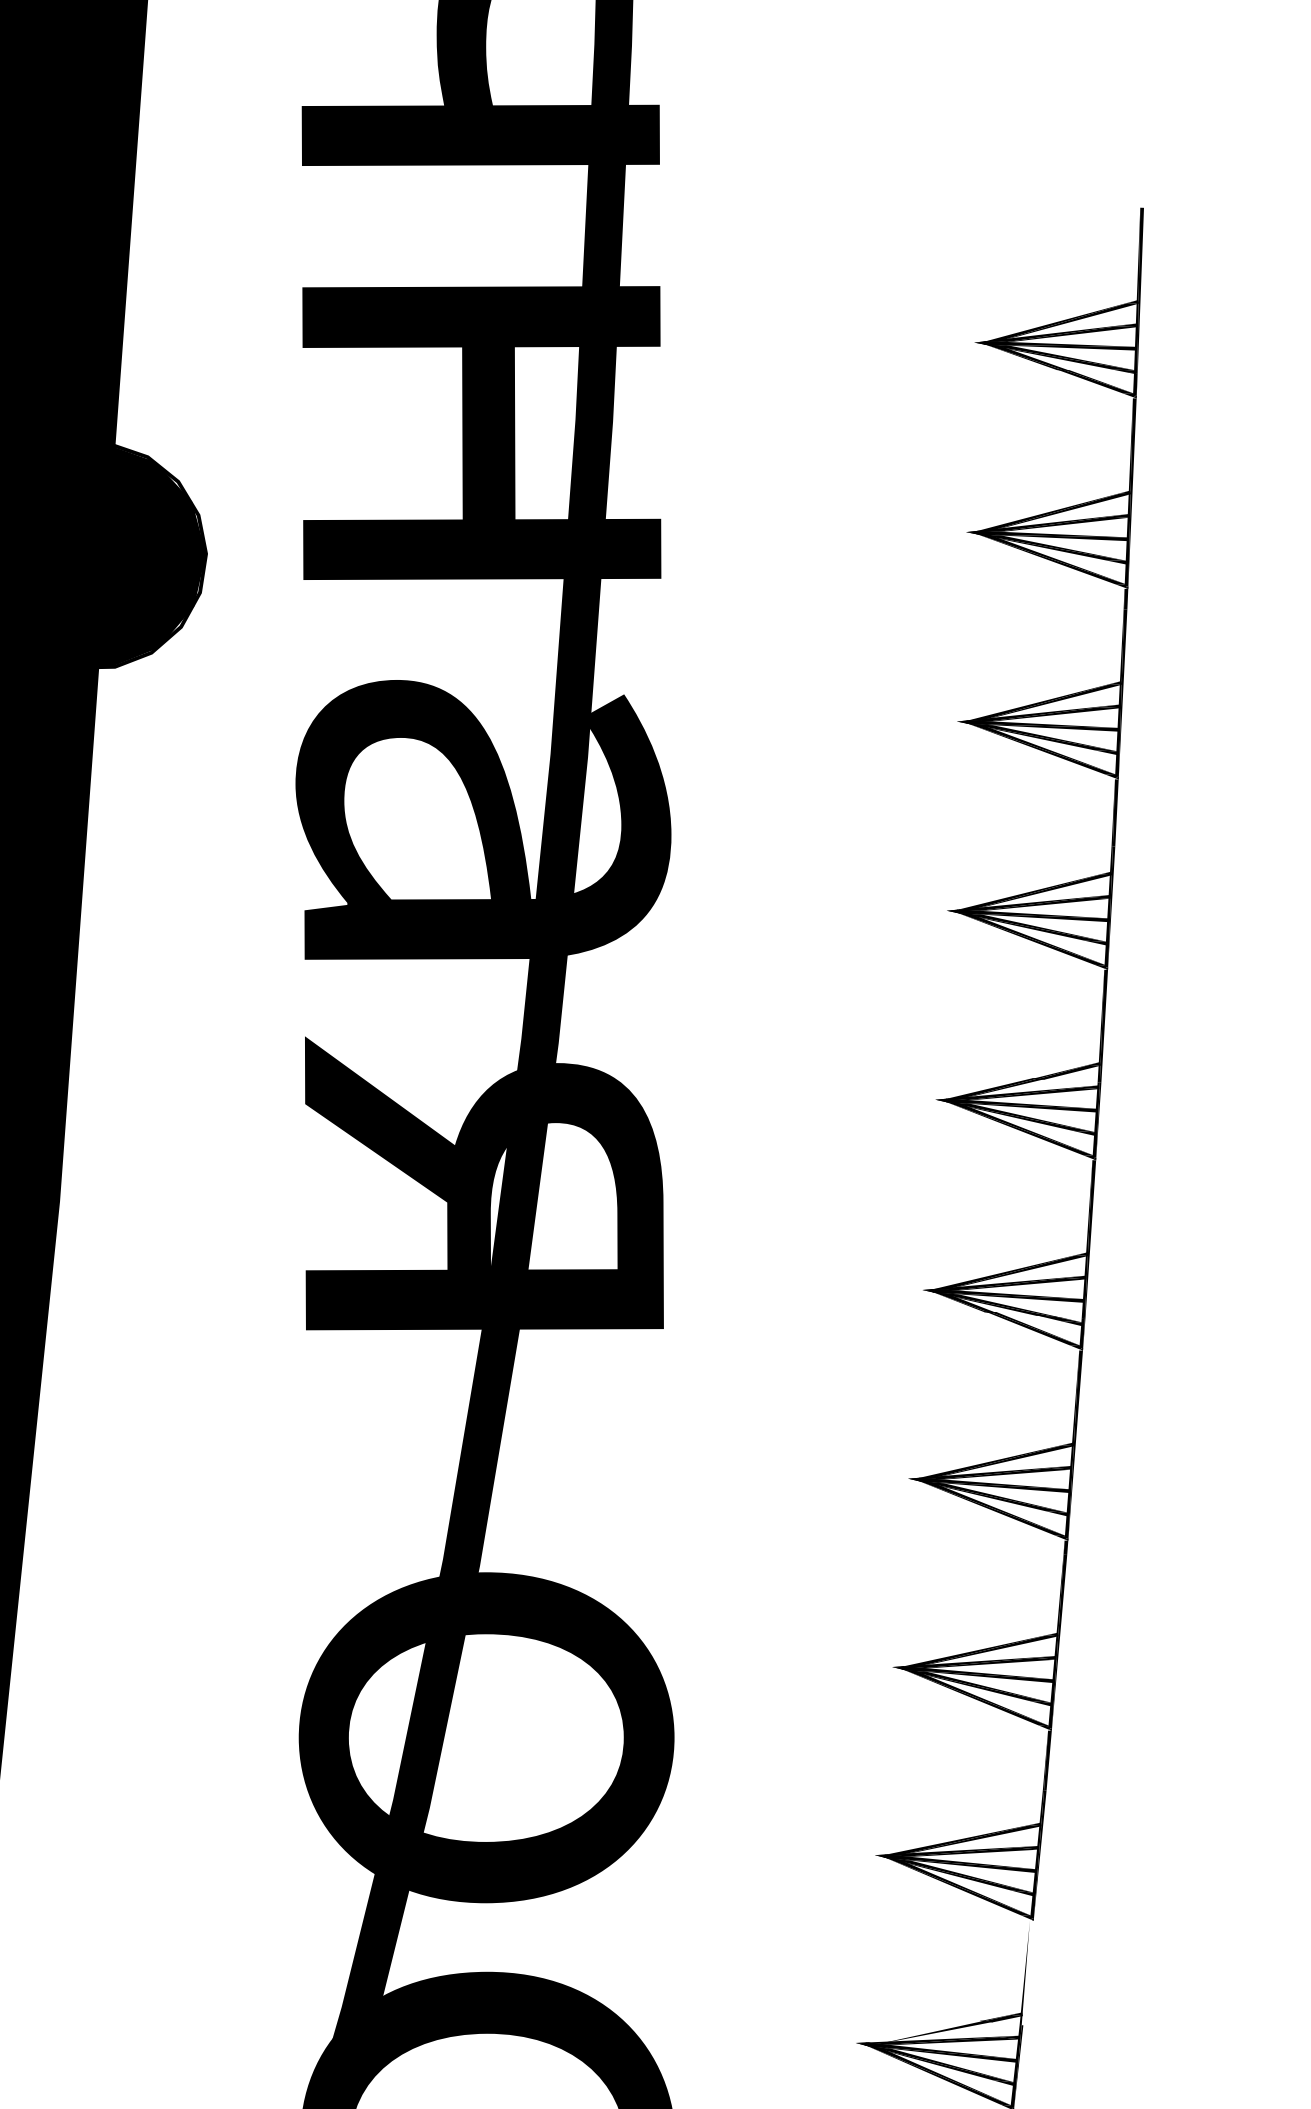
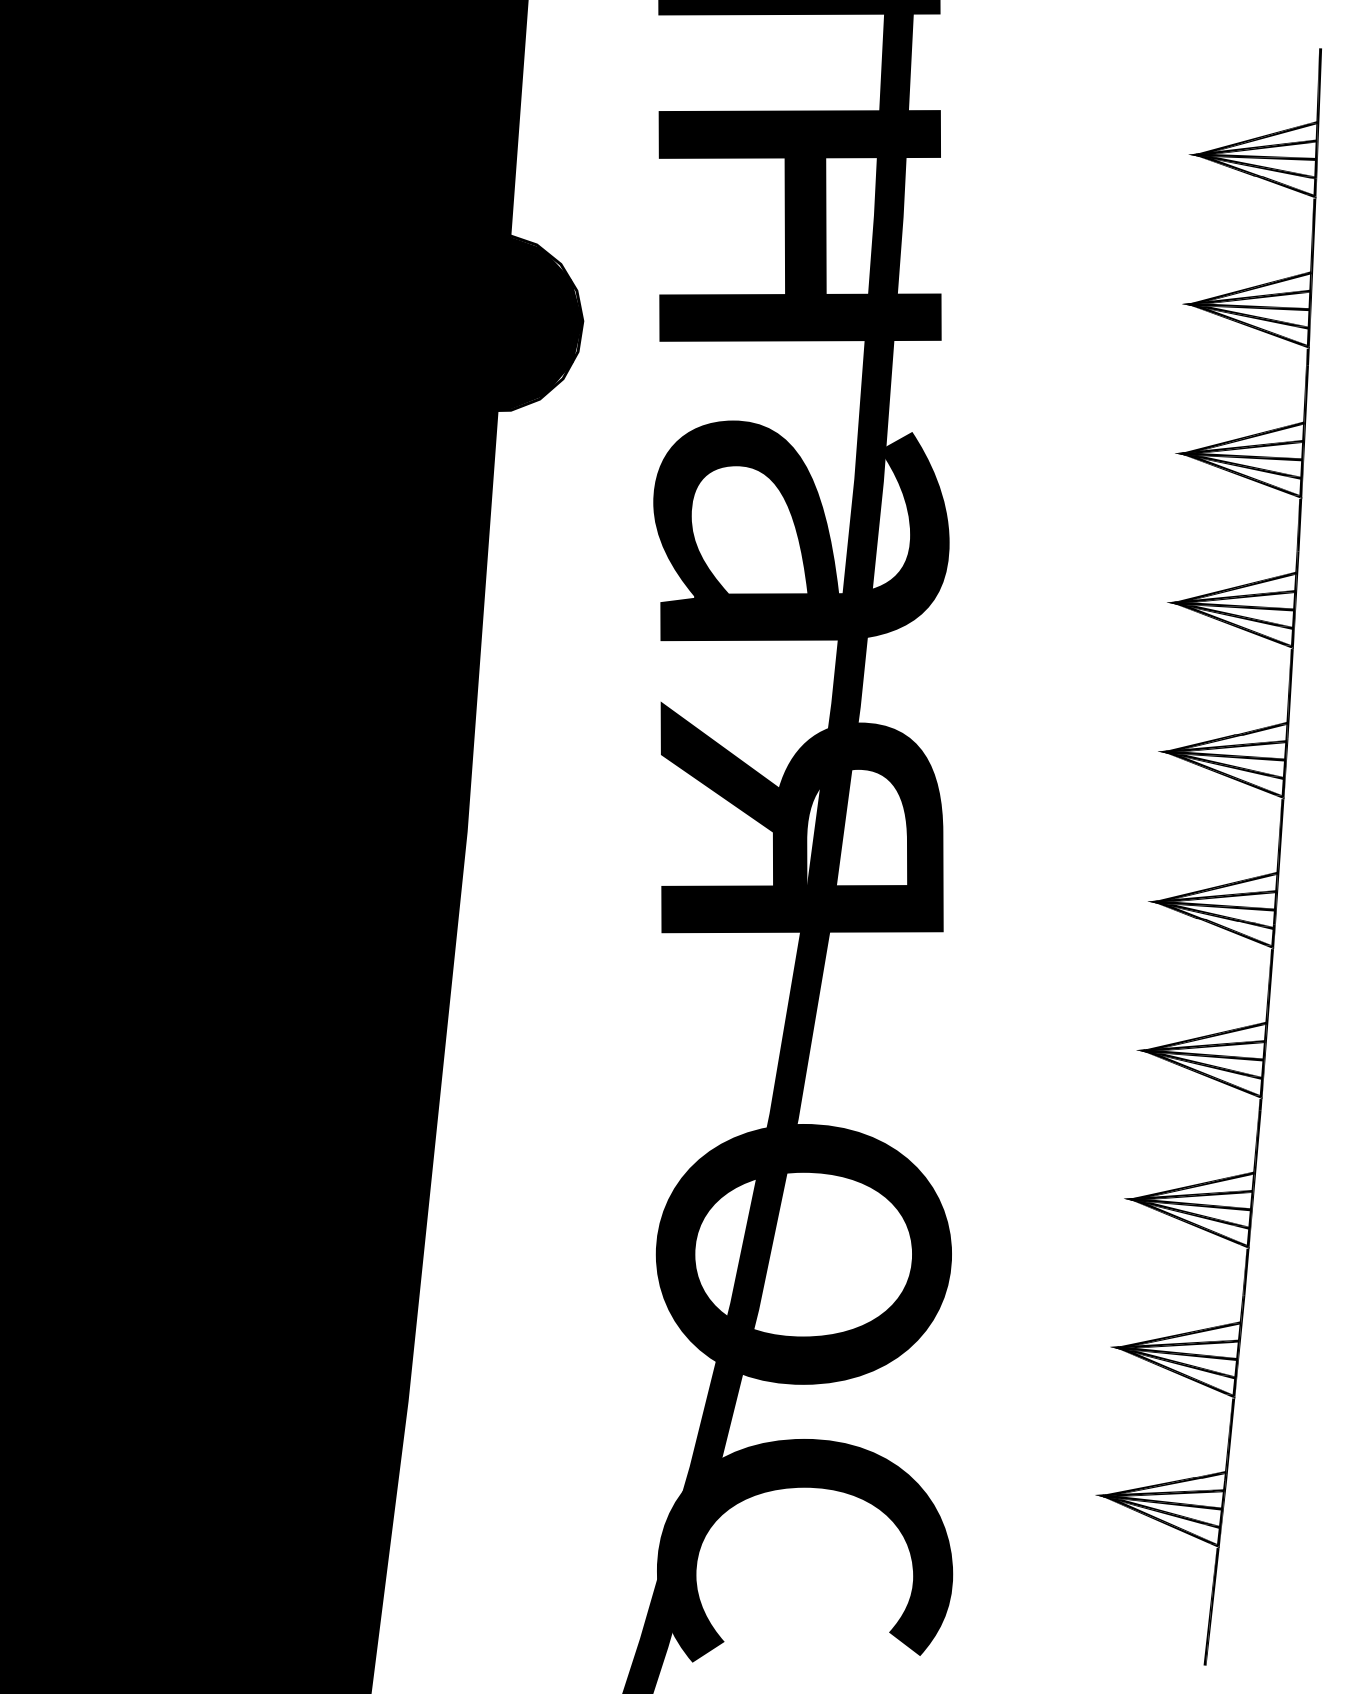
fill: (1027, 1972) -> (1230, 1439), added
fill: (925, 2032) -> (1149, 1486), added

